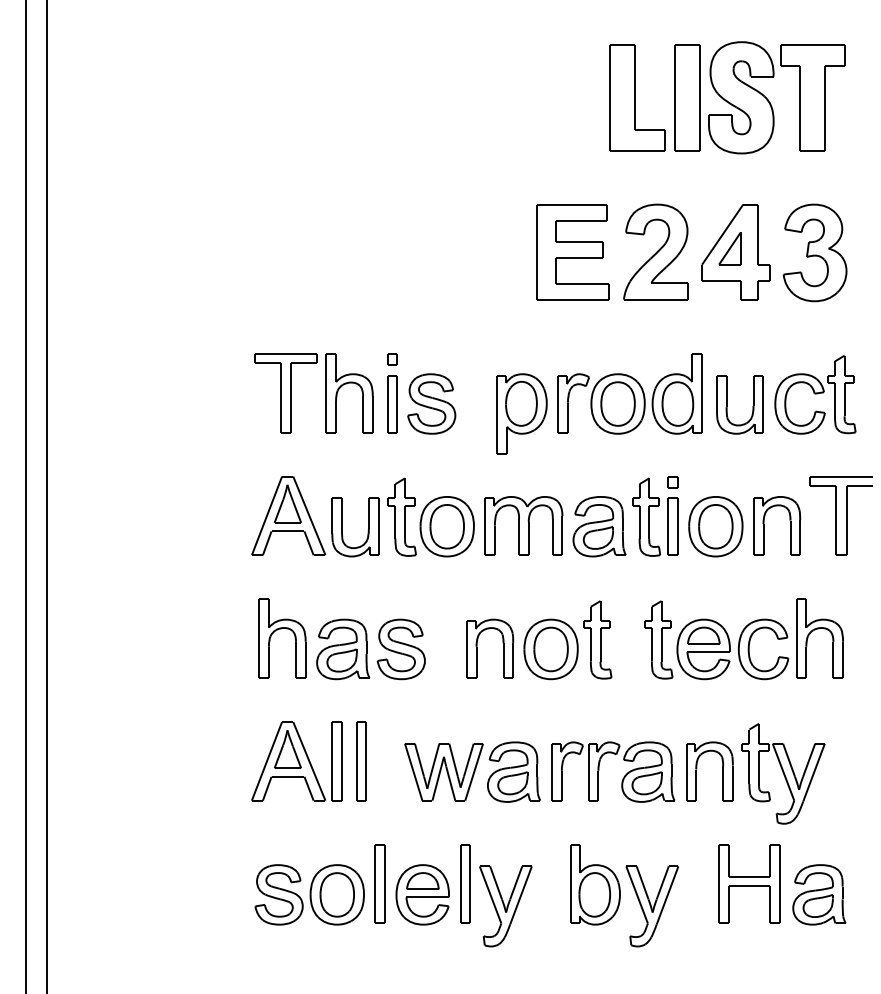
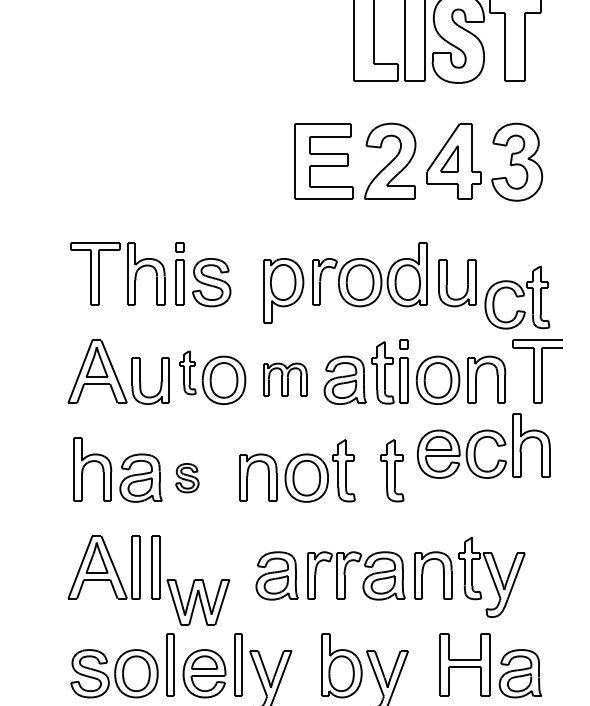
part: (815, 394) -> (517, 297), moved
part: (401, 516) -> (187, 372), size x0.7
part: (523, 525) -> (284, 379), size x0.7
part: (752, 636) -> (477, 443), moved
part: (400, 649) -> (186, 478), size x0.6
part: (443, 772) -> (197, 602), moved

